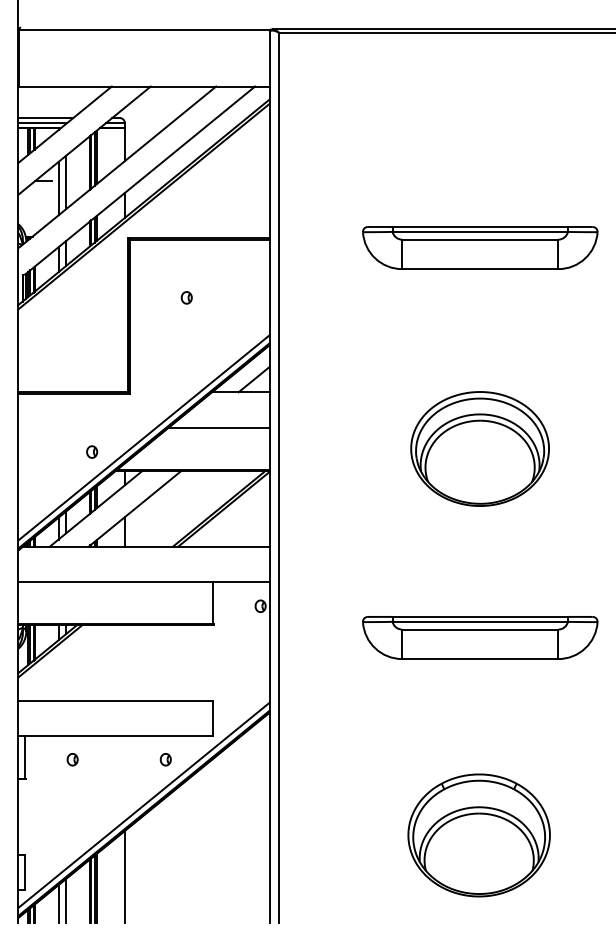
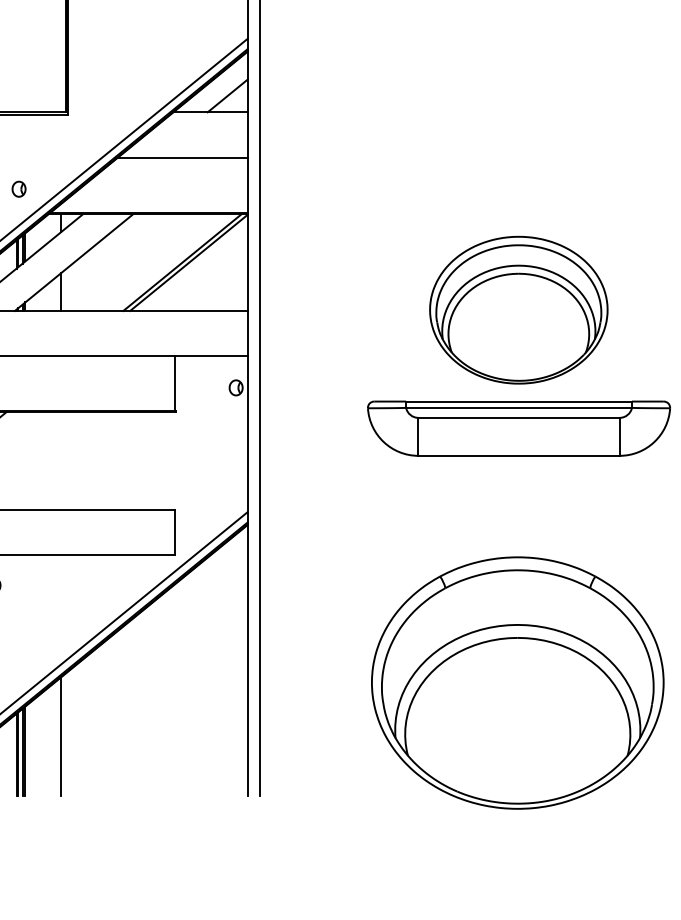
part: (479, 448) -> (518, 309), moved
part: (165, 759) -> (113, 585), removed
part: (478, 835) -> (516, 683), size x1.6

